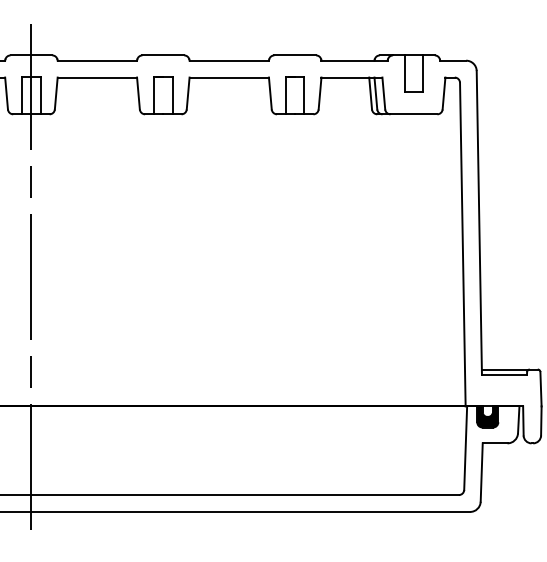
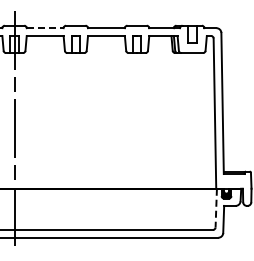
line: (98, 61) -> (45, 28), solid -> dashed
line: (466, 448) -> (216, 208), solid -> dashed

